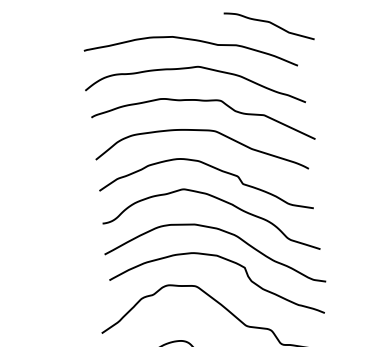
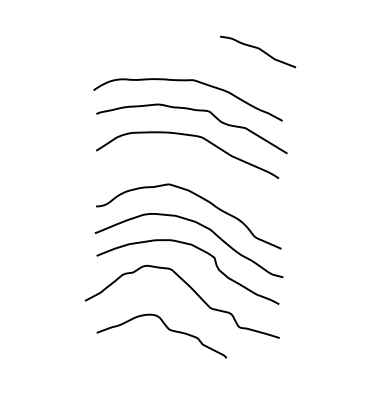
curve: (192, 41) -> (190, 57), removed
curve: (213, 168) -> (196, 169), removed

